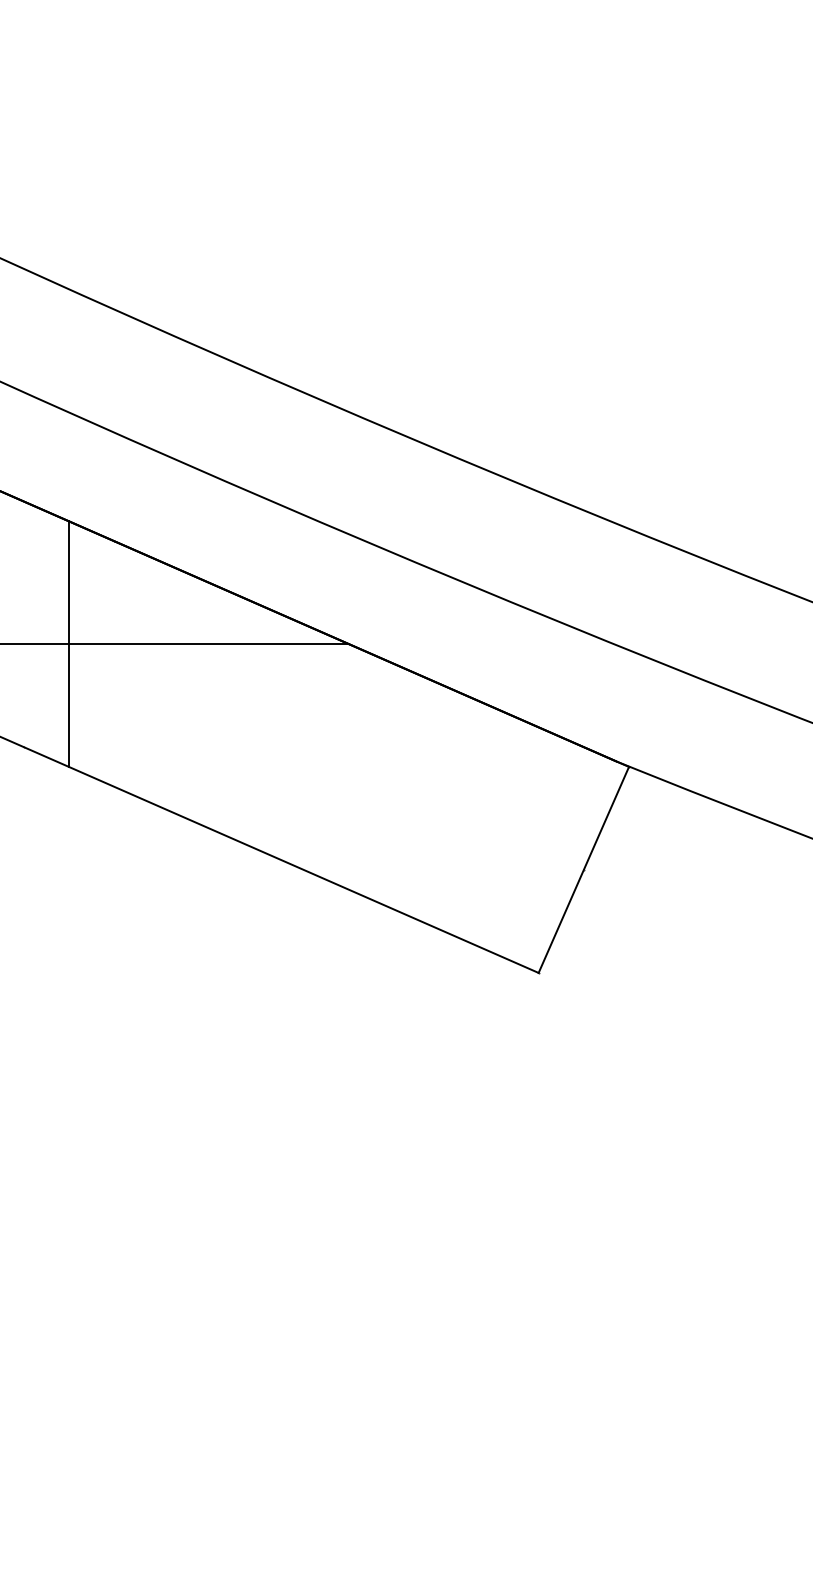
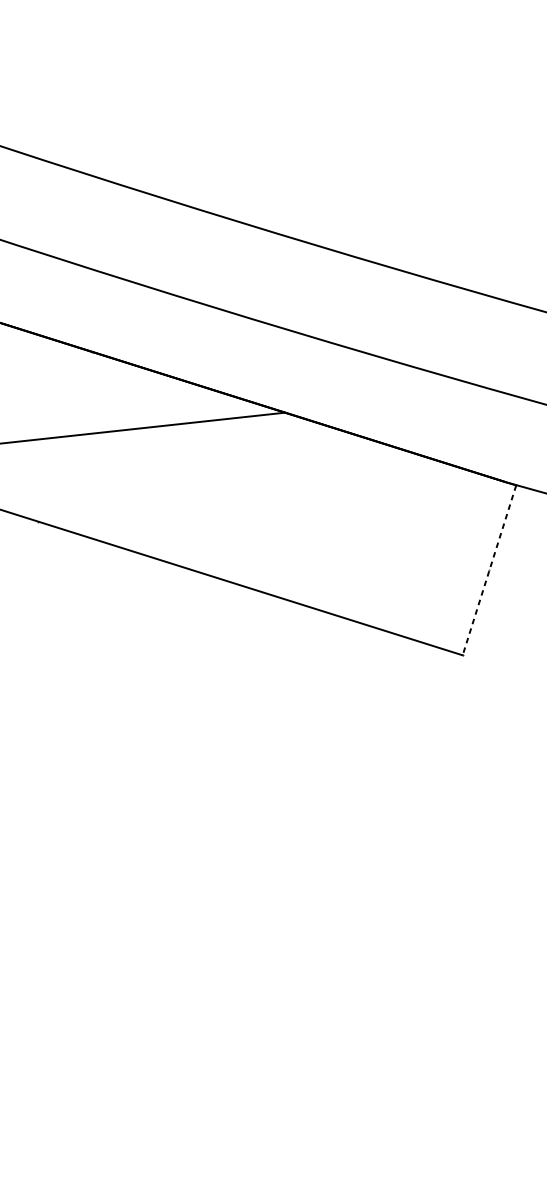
line: (68, 643) -> (64, 436), removed
line: (583, 870) -> (489, 570), solid -> dashed

